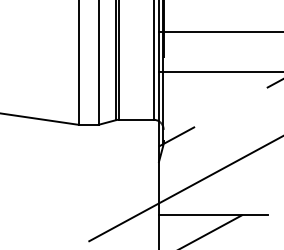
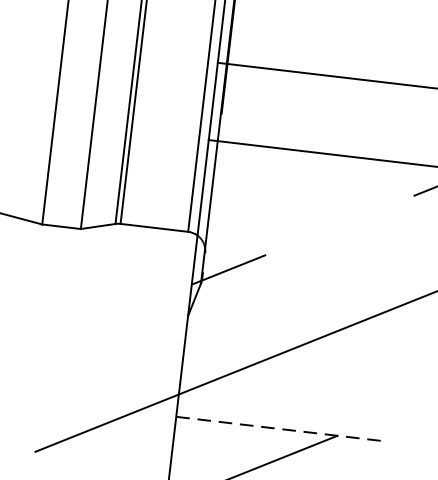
line: (213, 215) -> (281, 429), solid -> dashed

